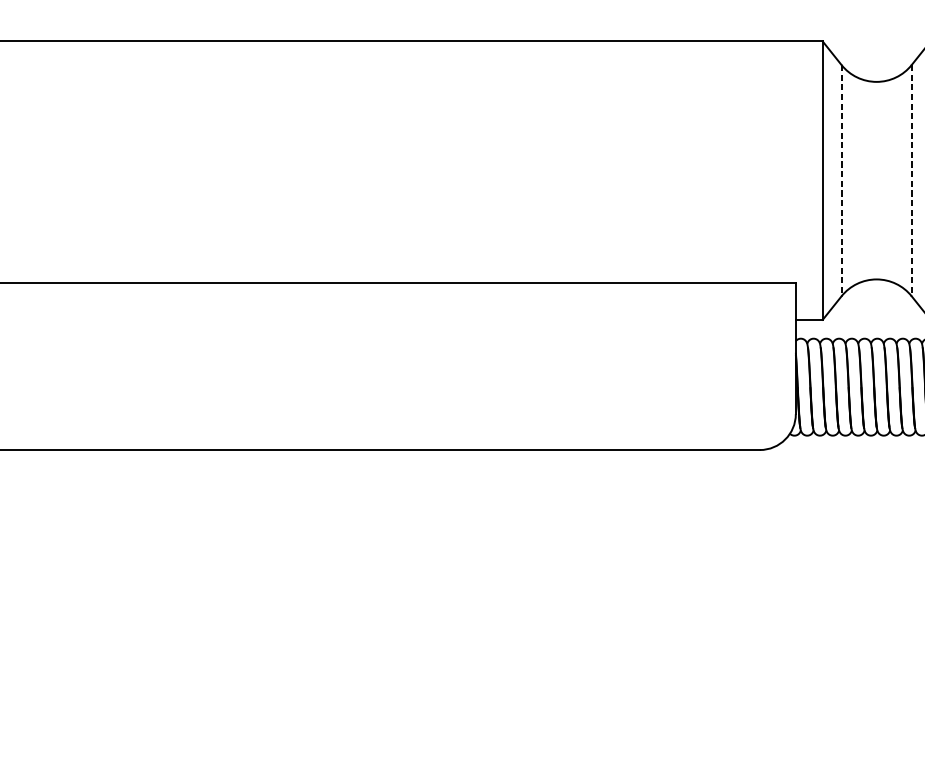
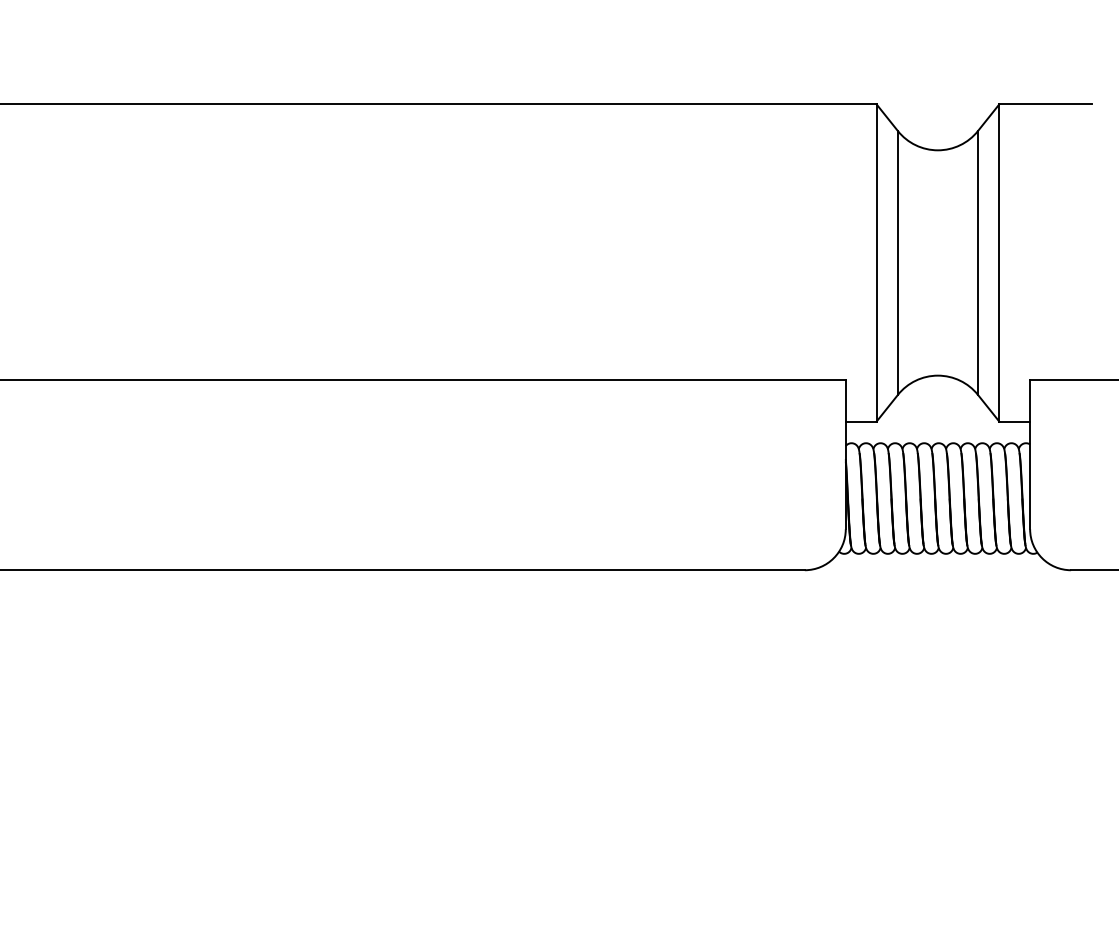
line: (841, 180) -> (897, 262), dashed -> solid
line: (911, 180) -> (977, 262), dashed -> solid

